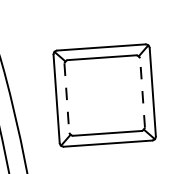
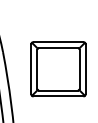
line: (141, 93) -> (79, 69), dashed -> solid
line: (67, 98) -> (37, 69), dashed -> solid

